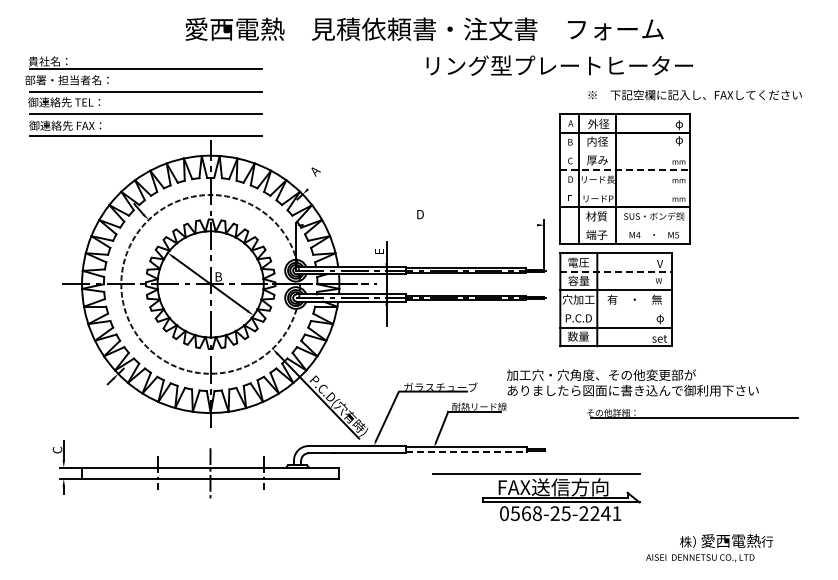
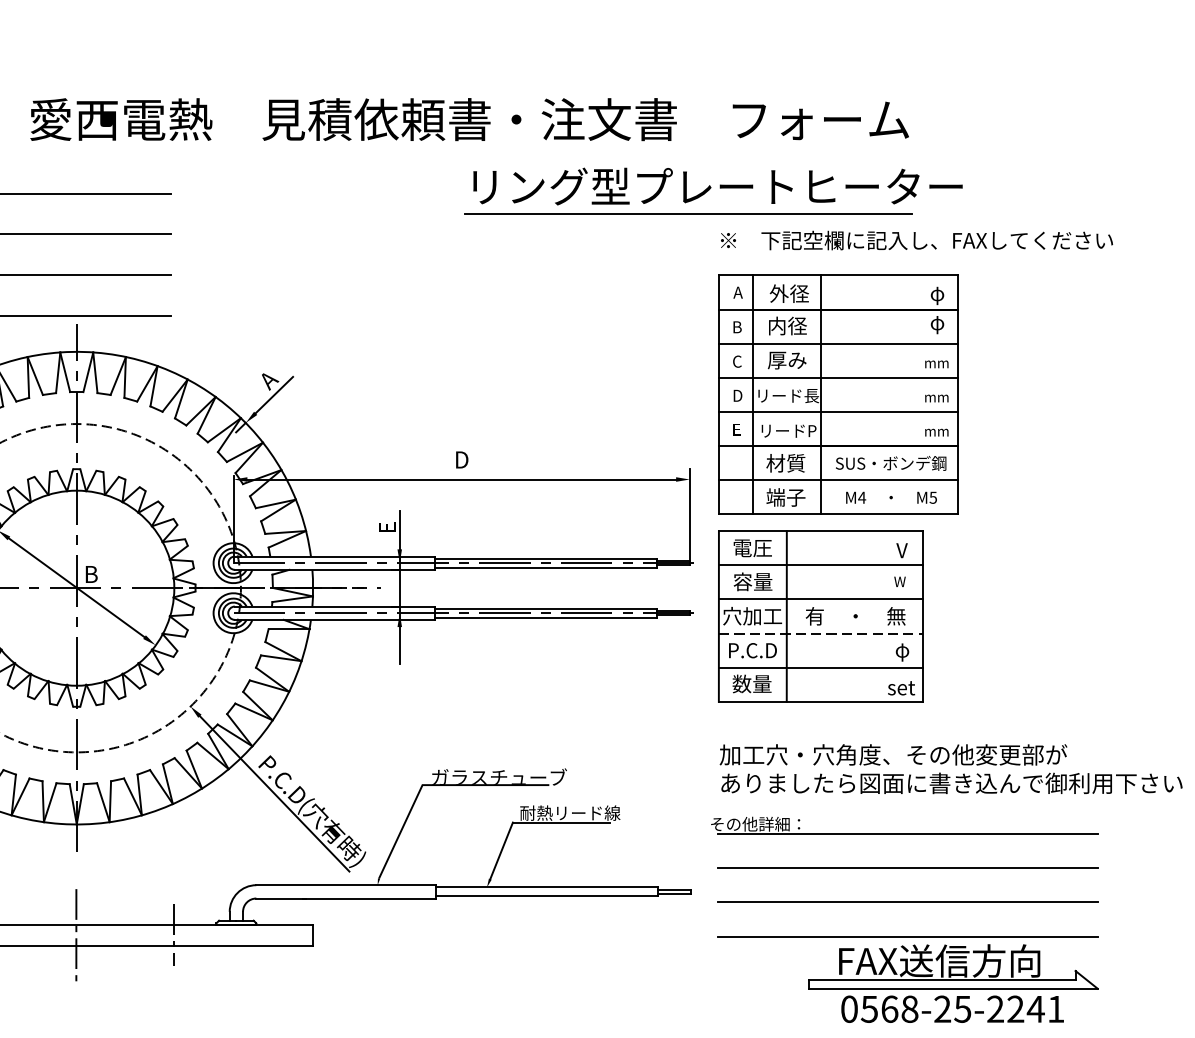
line: (543, 80) -> (687, 213), added
text: (694, 94) -> (915, 239), moved
line: (625, 151) -> (838, 344), added
line: (625, 169) -> (838, 377), dashed -> solid
line: (318, 179) -> (274, 395), added
line: (625, 188) -> (838, 412), added
line: (420, 225) -> (462, 480), added
line: (625, 225) -> (838, 480), added
line: (615, 271) -> (820, 564), dashed -> solid
line: (615, 309) -> (820, 634), added
text: (632, 382) -> (950, 768), moved
part: (692, 413) -> (904, 825), moved
line: (662, 436) -> (906, 867), added
line: (467, 452) -> (548, 896), dashed -> solid
line: (662, 455) -> (906, 902), added
part: (536, 497) -> (908, 979), moved

